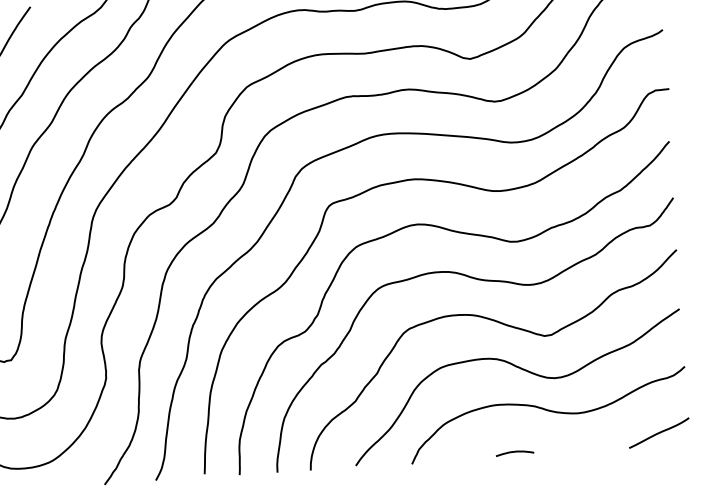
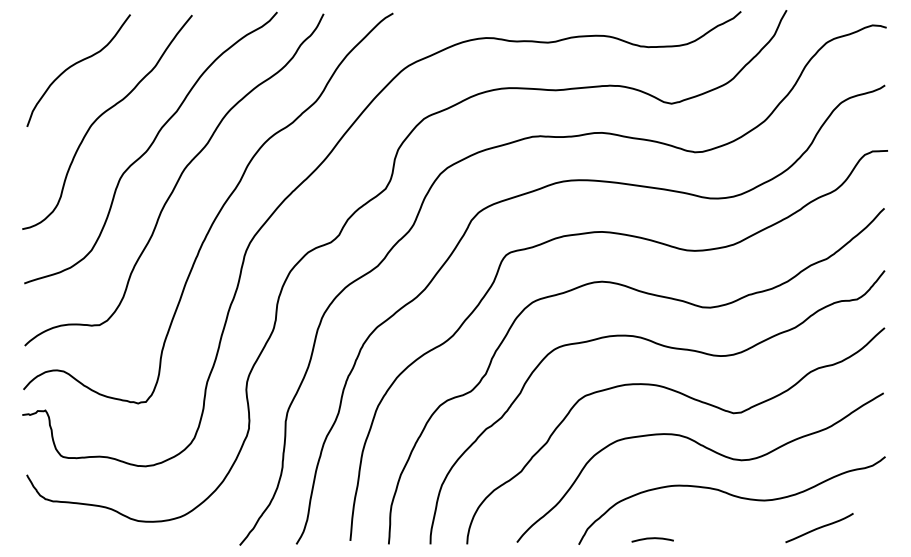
curve: (659, 433) -> (819, 528), moved
curve: (514, 452) -> (652, 539), moved

